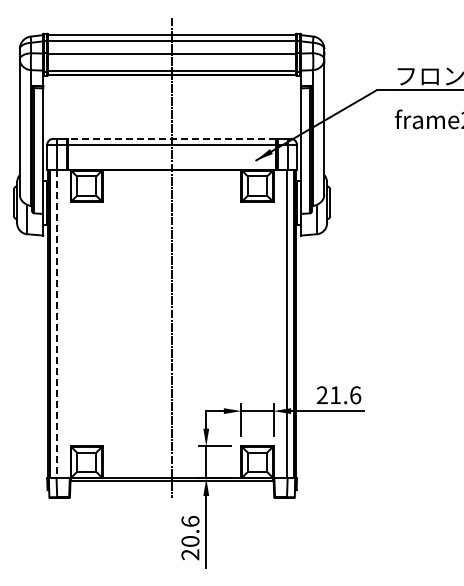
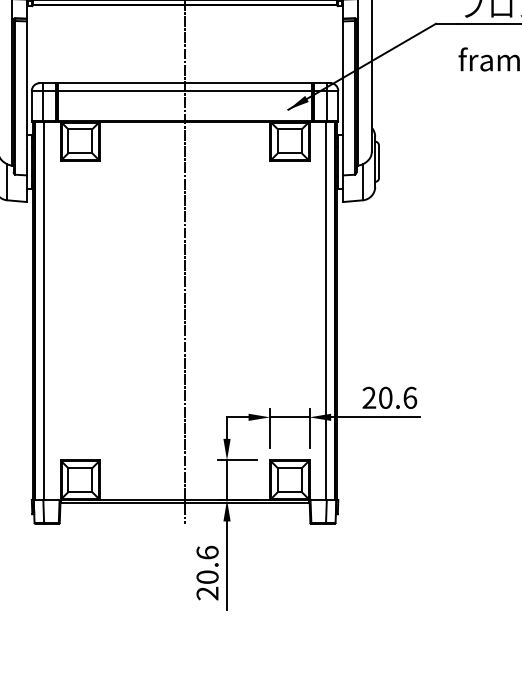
line: (172, 138) -> (185, 82), dashed -> solid
line: (56, 324) -> (43, 311), dashed -> solid
text: (335, 395) -> (385, 398), 21.6 -> 20.6

